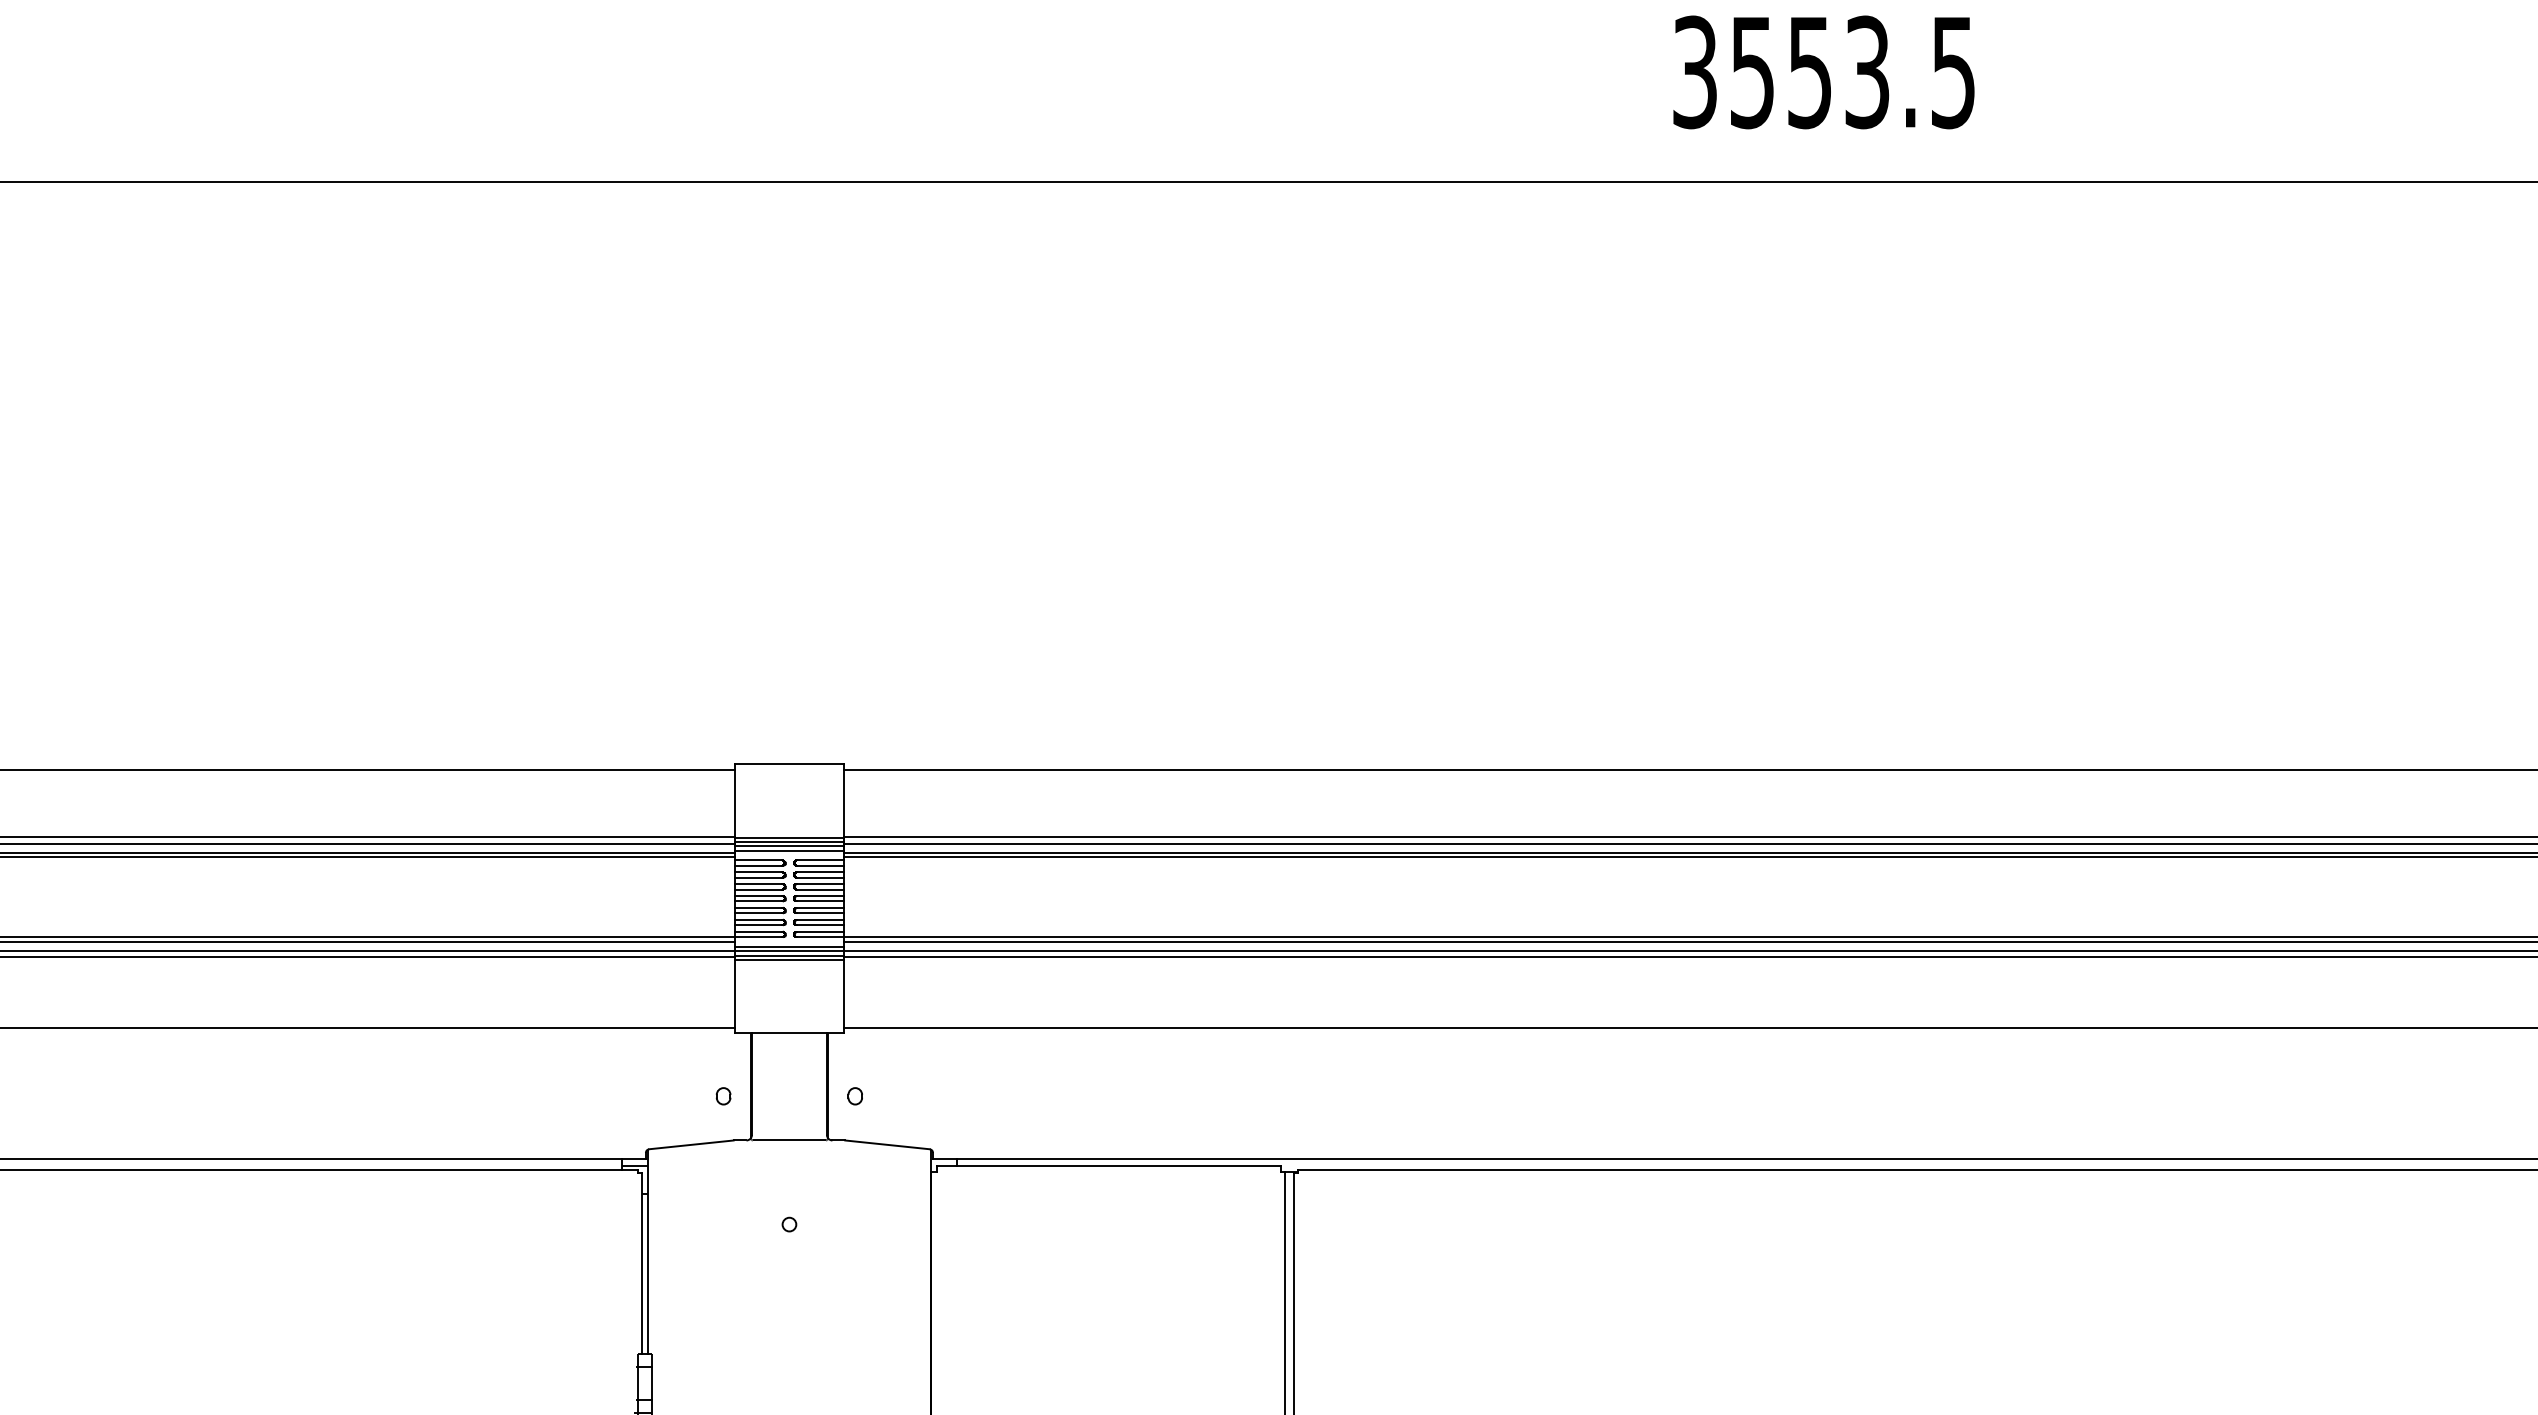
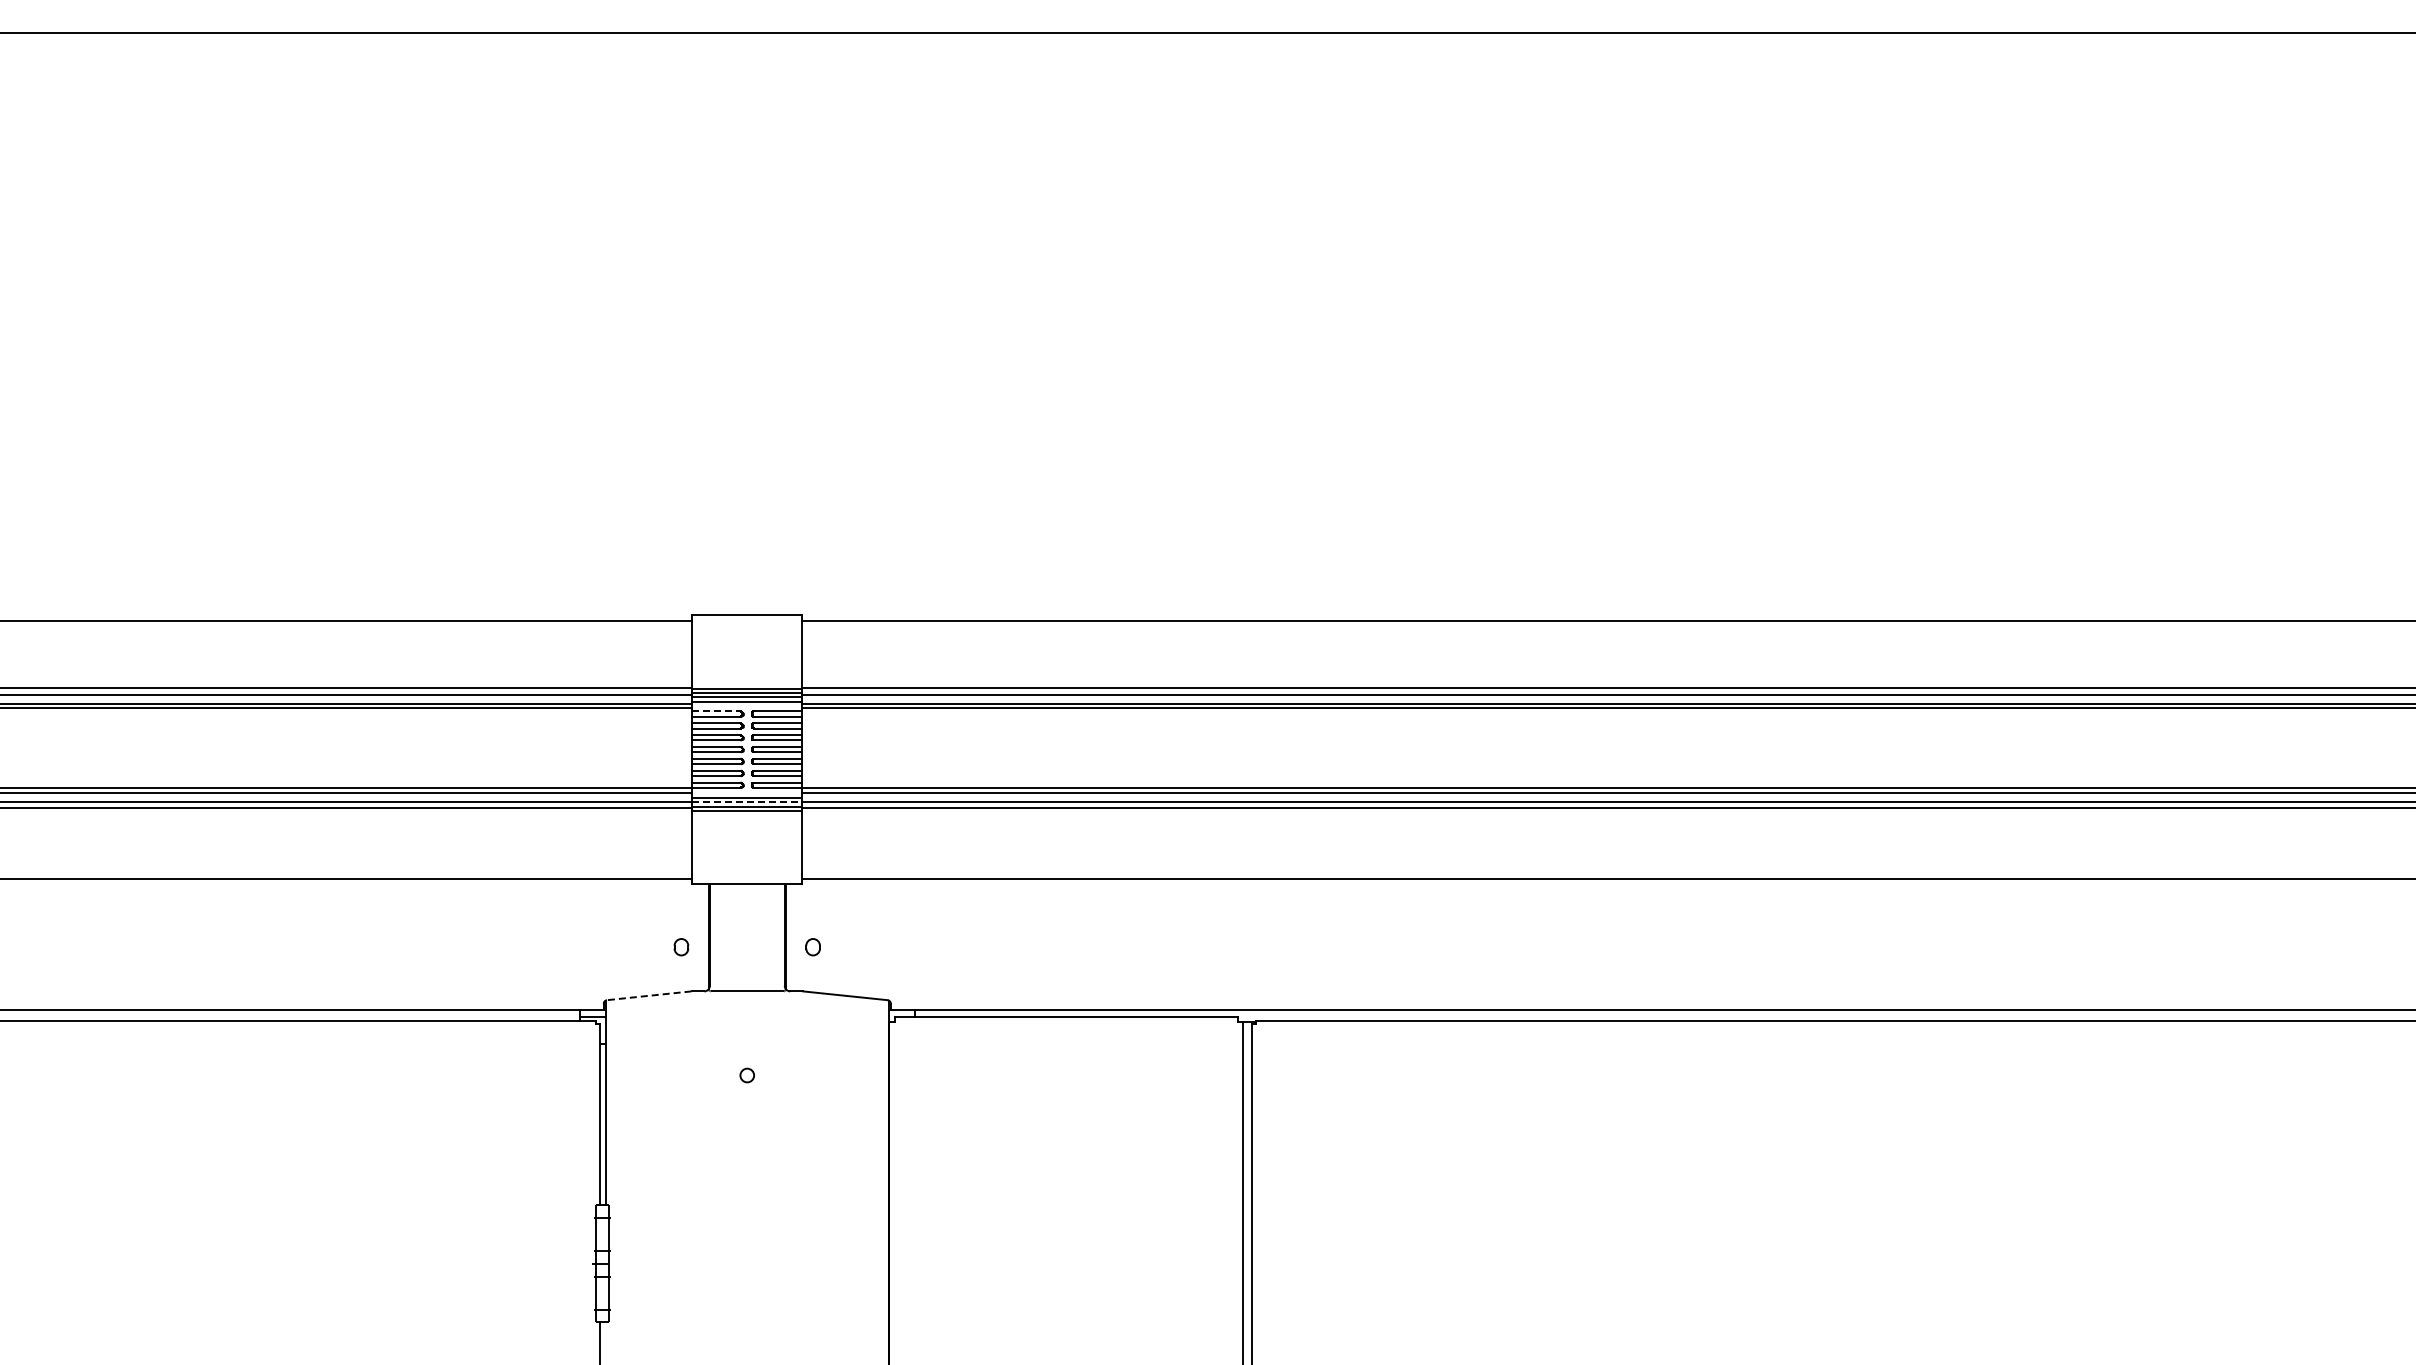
line: (758, 860) -> (716, 711), solid -> dashed
line: (789, 951) -> (747, 802), solid -> dashed
line: (690, 1144) -> (648, 995), solid -> dashed

